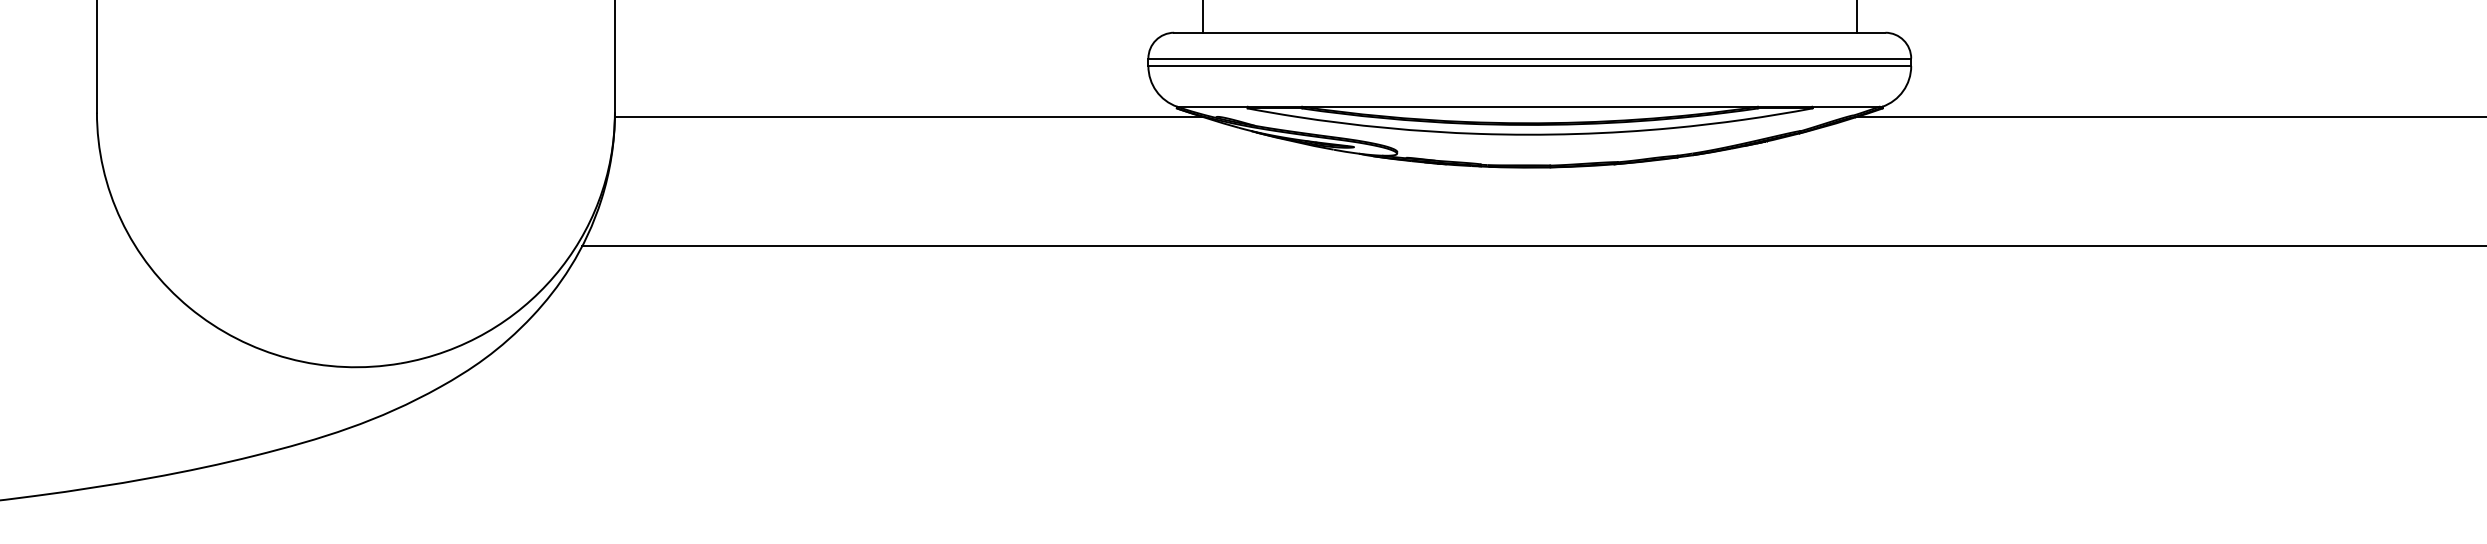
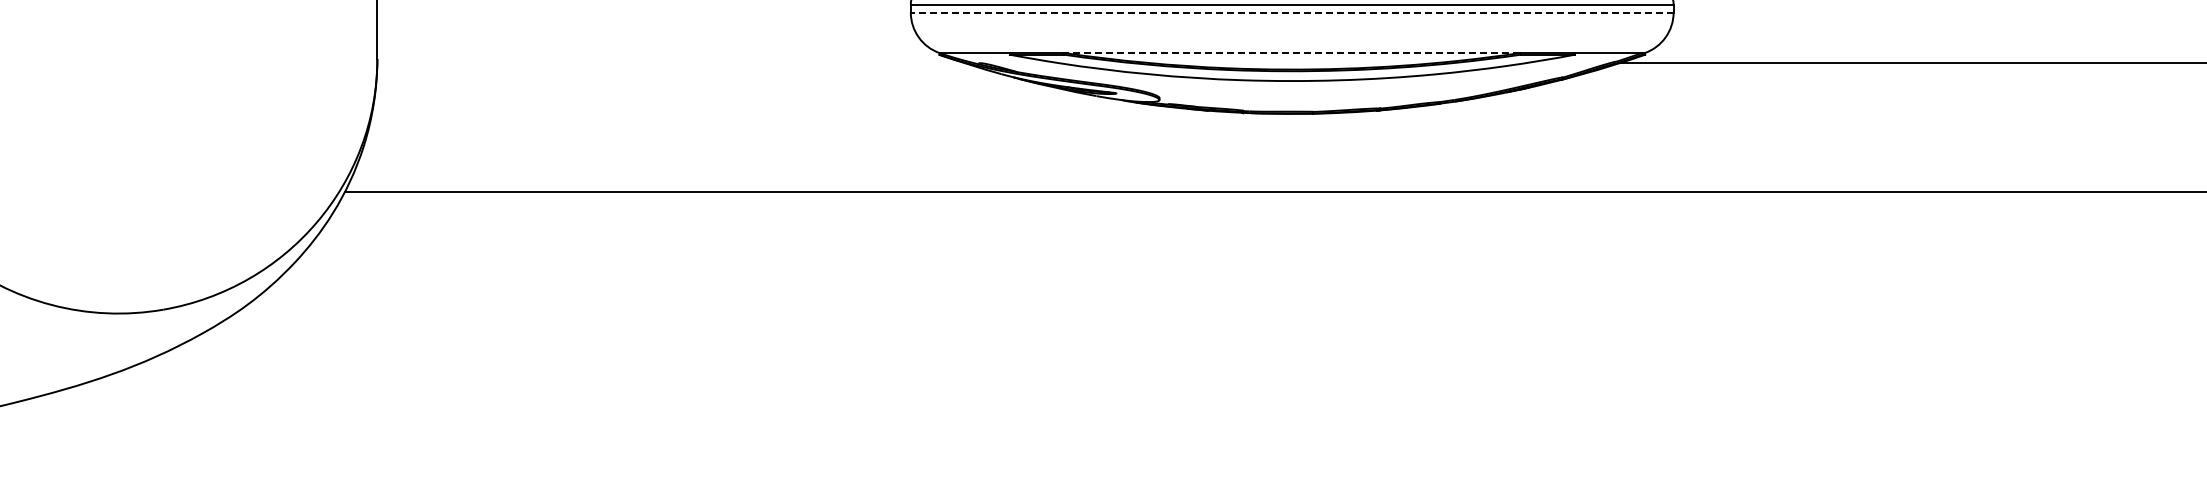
line: (1529, 66) -> (1291, 12), solid -> dashed
line: (1530, 106) -> (1292, 52), solid -> dashed
line: (908, 116) -> (670, 62), removed

